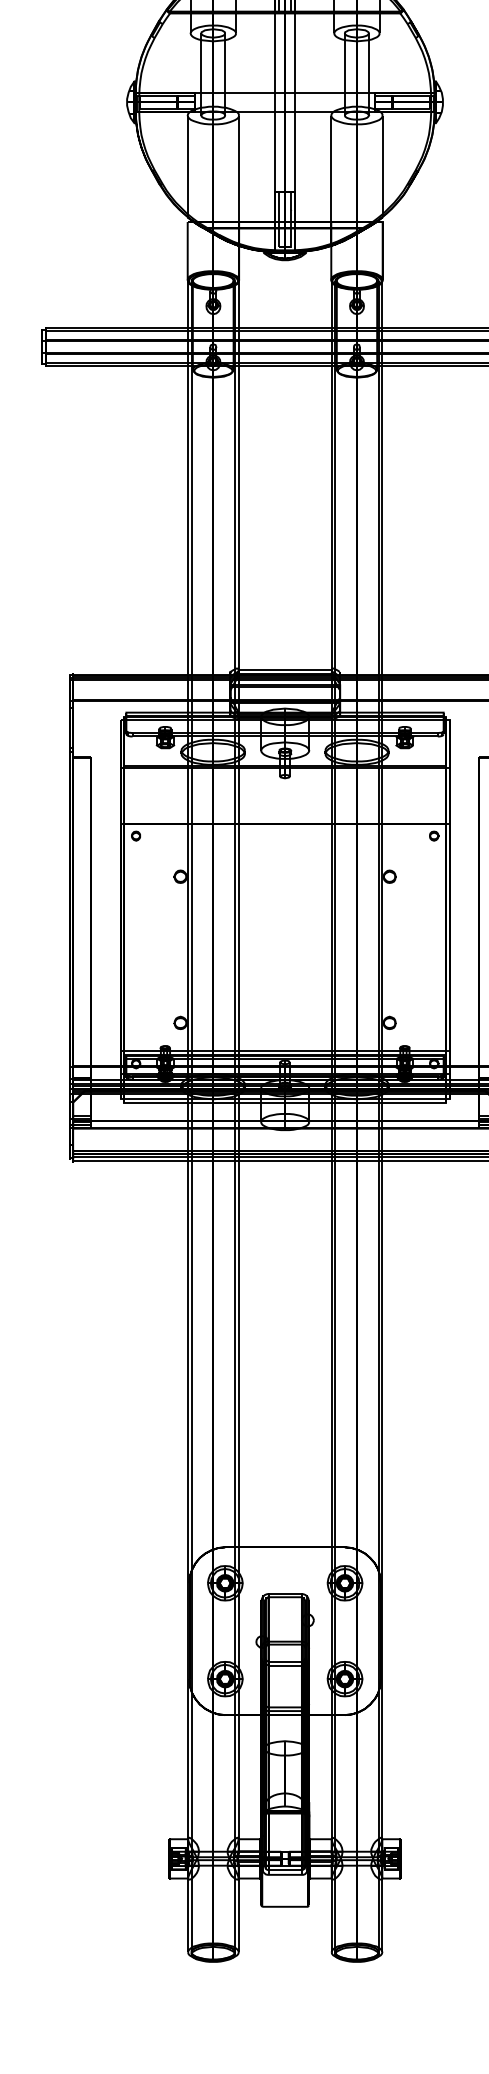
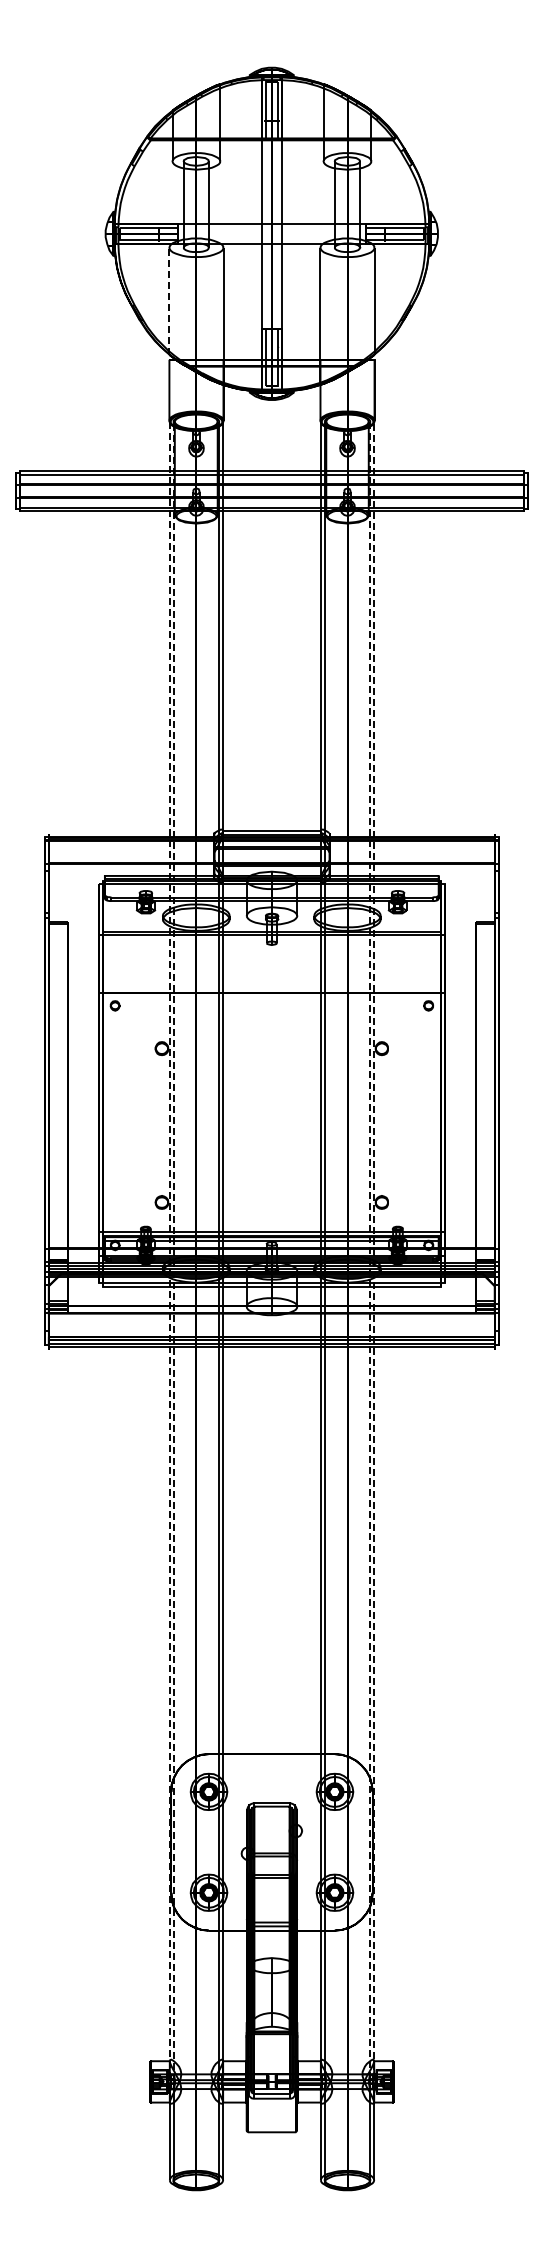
line: (187, 166) -> (169, 301), solid -> dashed
line: (189, 1851) -> (171, 2074), solid -> dashed
line: (380, 1851) -> (372, 2074), solid -> dashed

